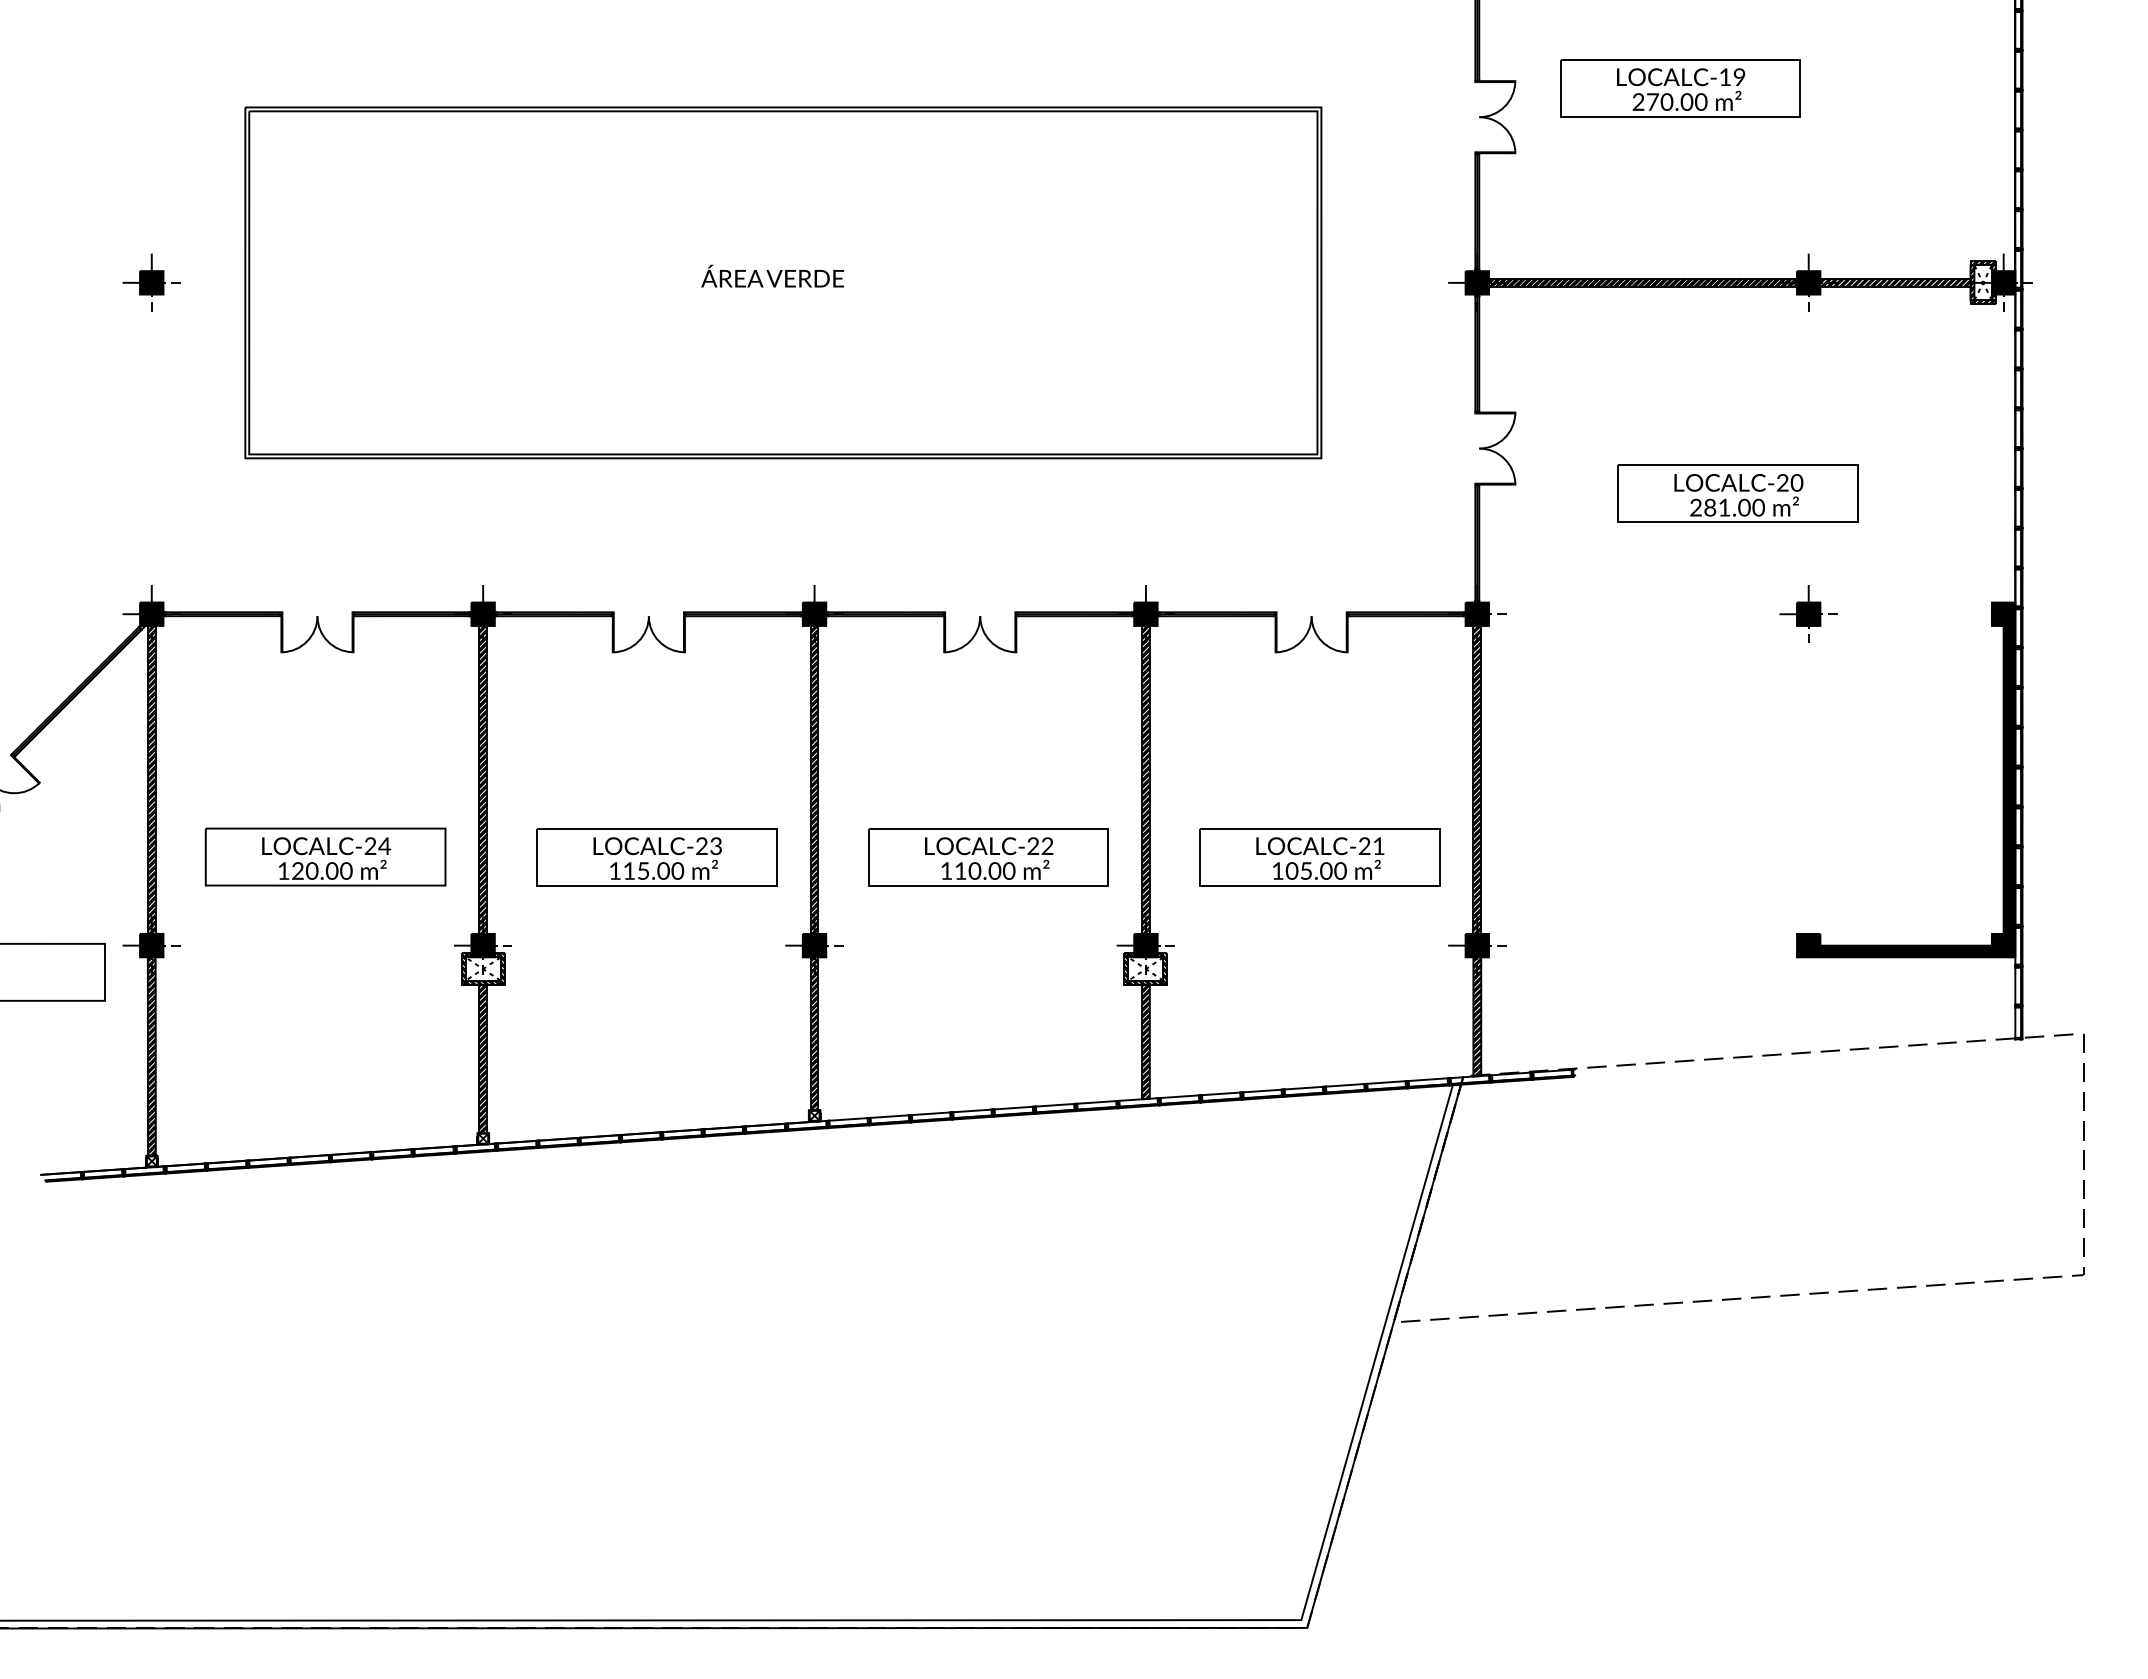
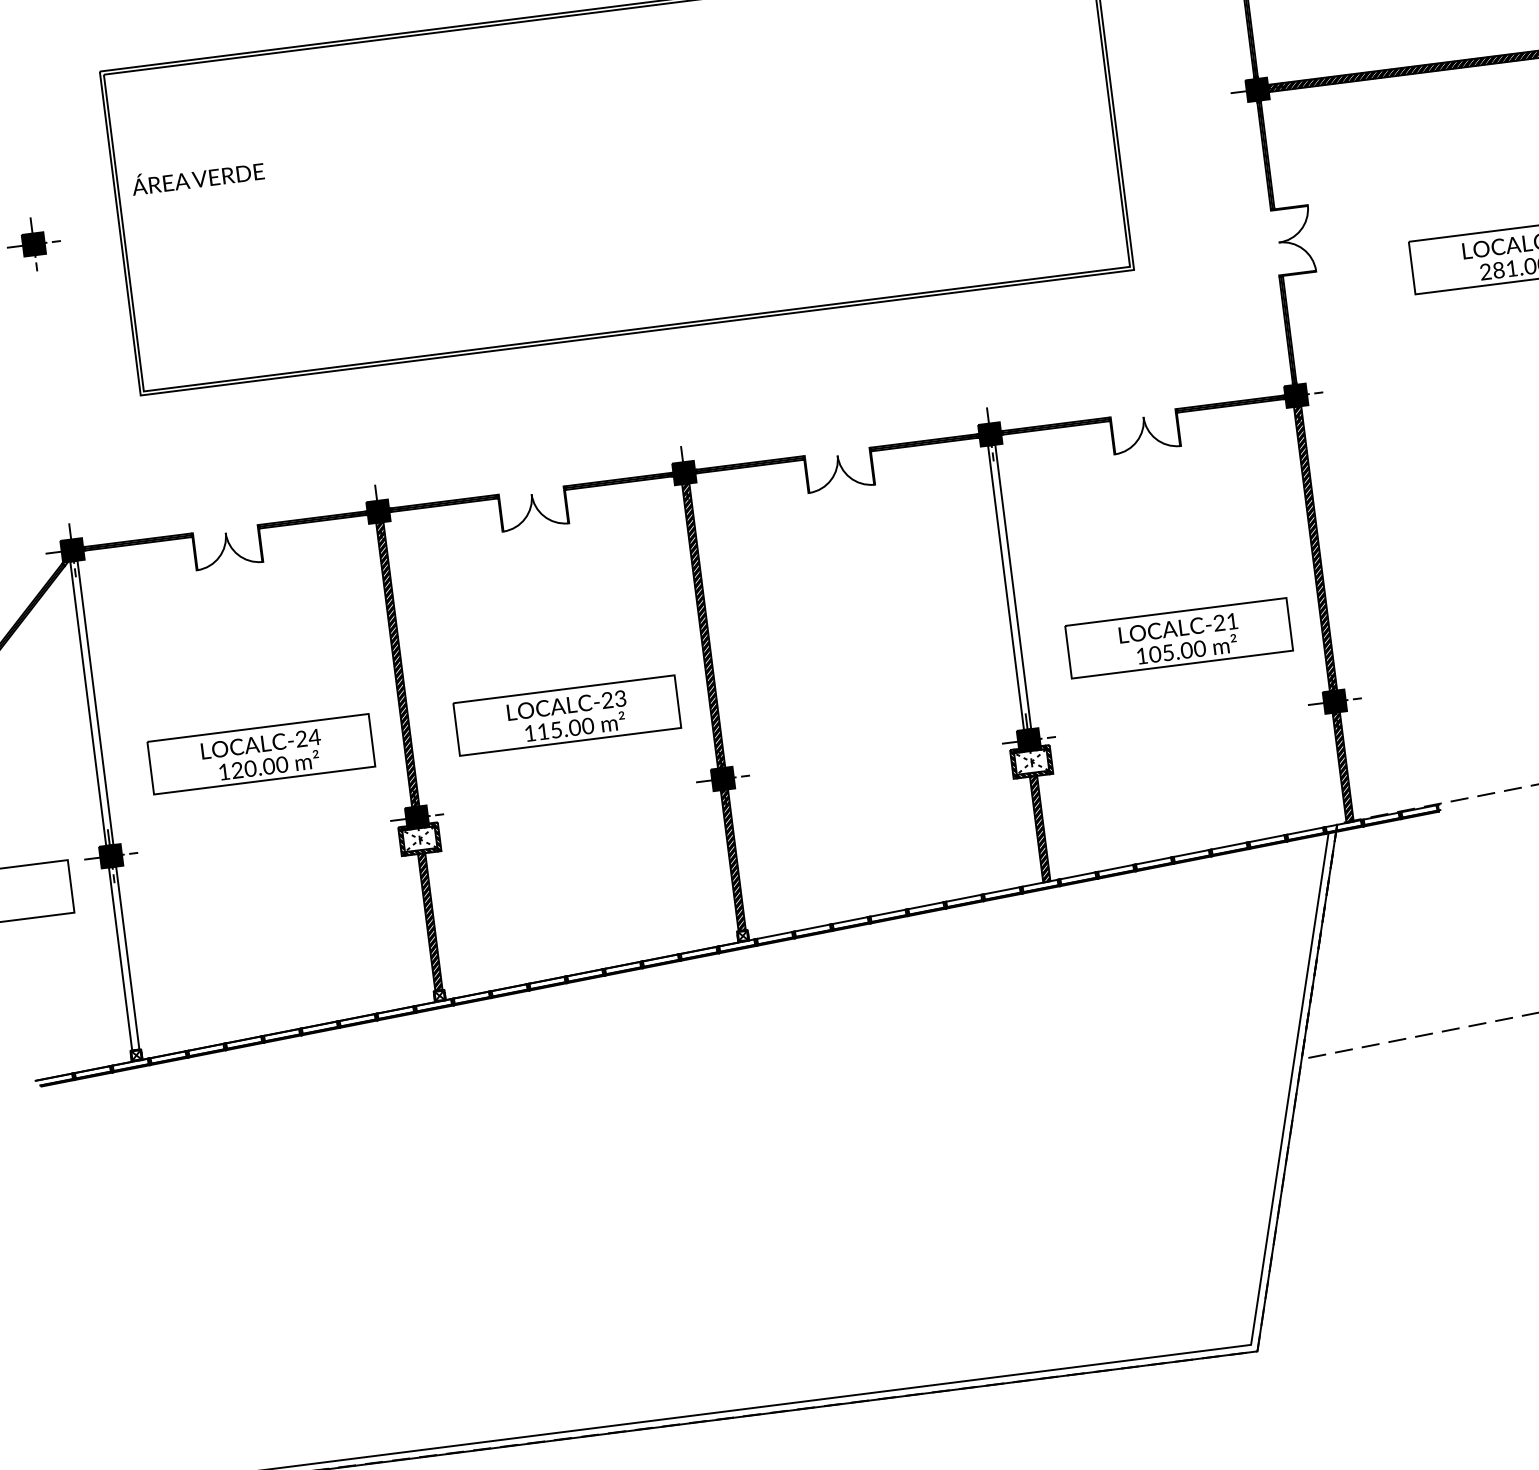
text: (772, 275) -> (197, 176), moved
hatch: (151, 779) -> (91, 702), removed
hatch: (1145, 779) -> (1009, 587), removed
part: (988, 857) -> (873, 677), removed
hatch: (151, 1056) -> (123, 958), removed

